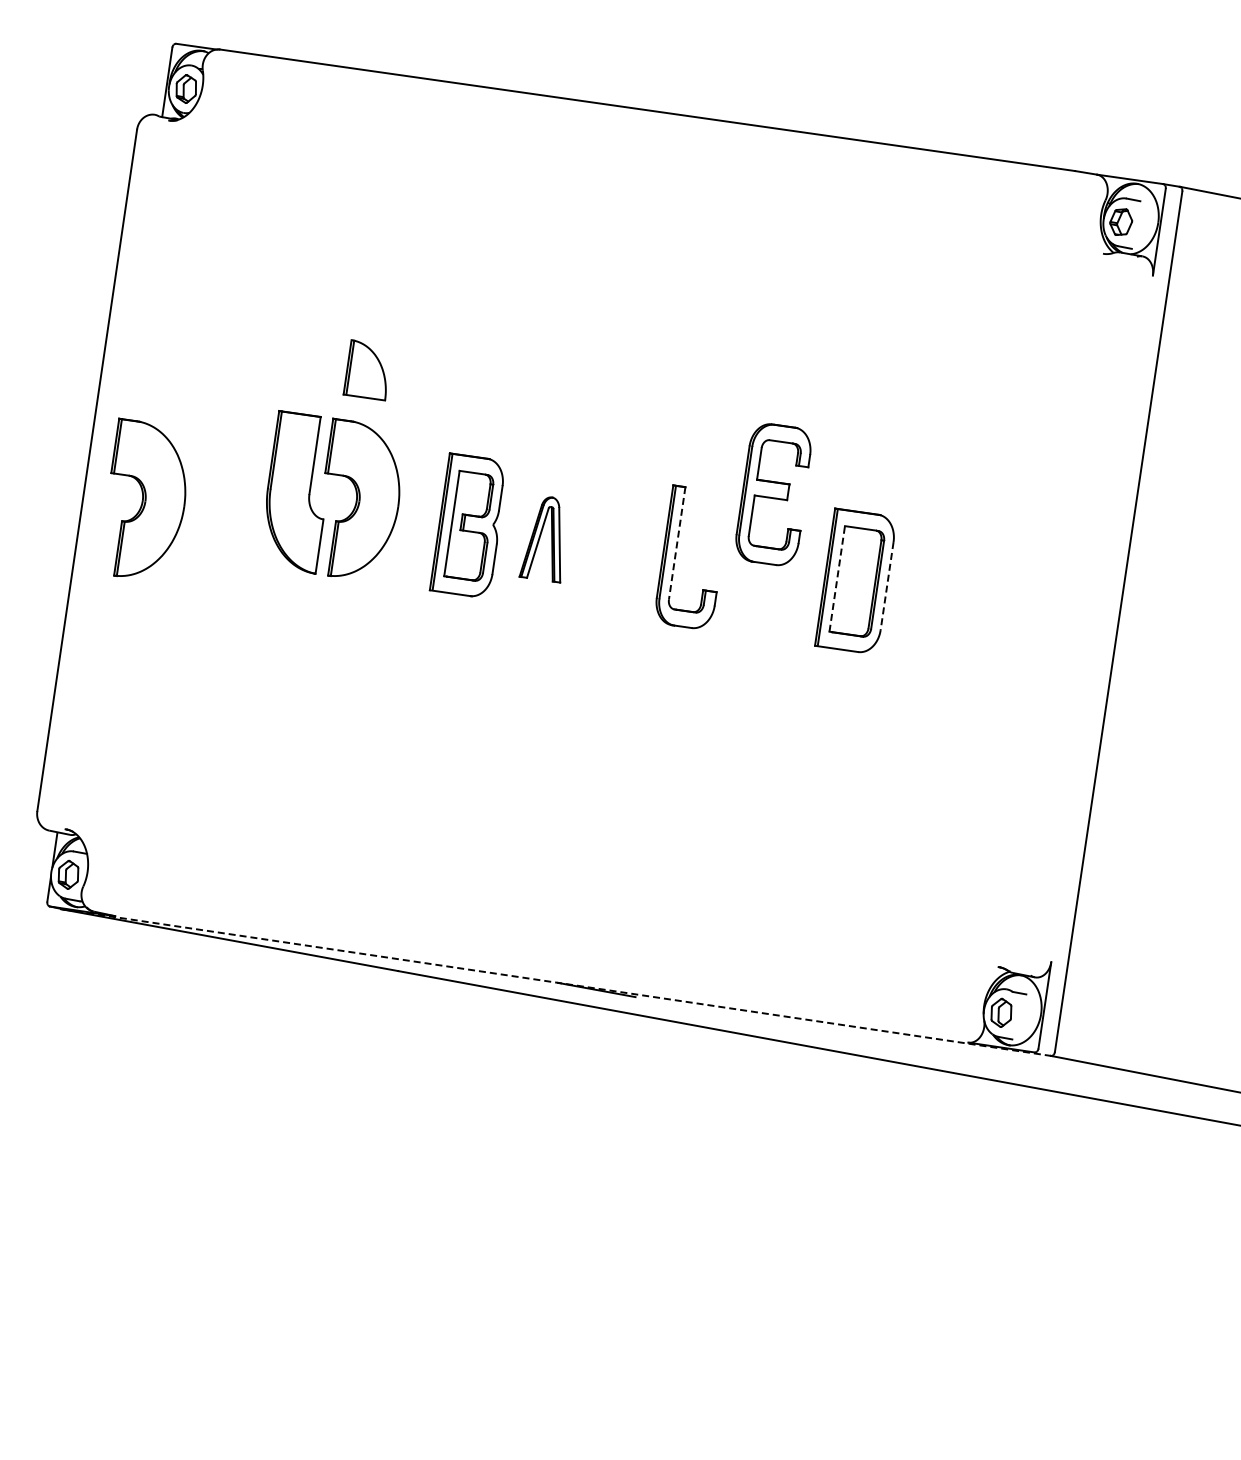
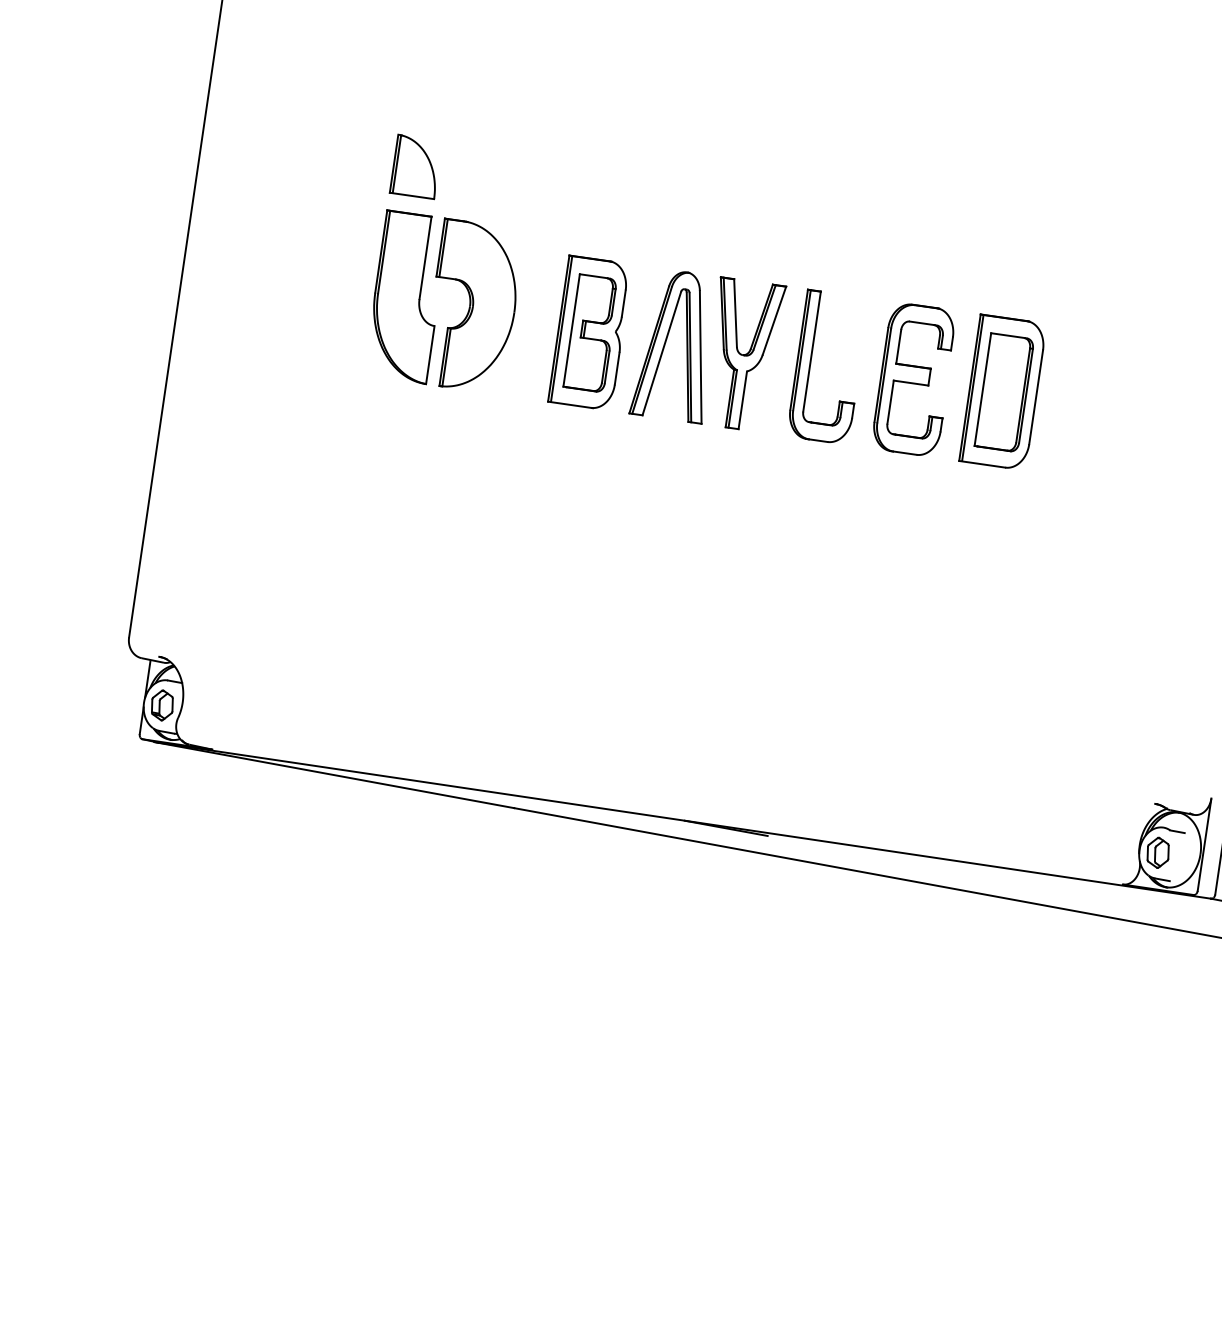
part: (364, 370) -> (412, 167), moved
part: (773, 494) -> (913, 379), moved
part: (148, 496) -> (247, 301), removed
part: (539, 539) -> (665, 347), size x1.67
line: (677, 543) -> (812, 351), dashed -> solid
part: (621, 544) -> (752, 352), added
line: (837, 578) -> (983, 389), dashed -> solid
line: (887, 586) -> (1036, 397), dashed -> solid
line: (558, 982) -> (685, 820), dashed -> solid

